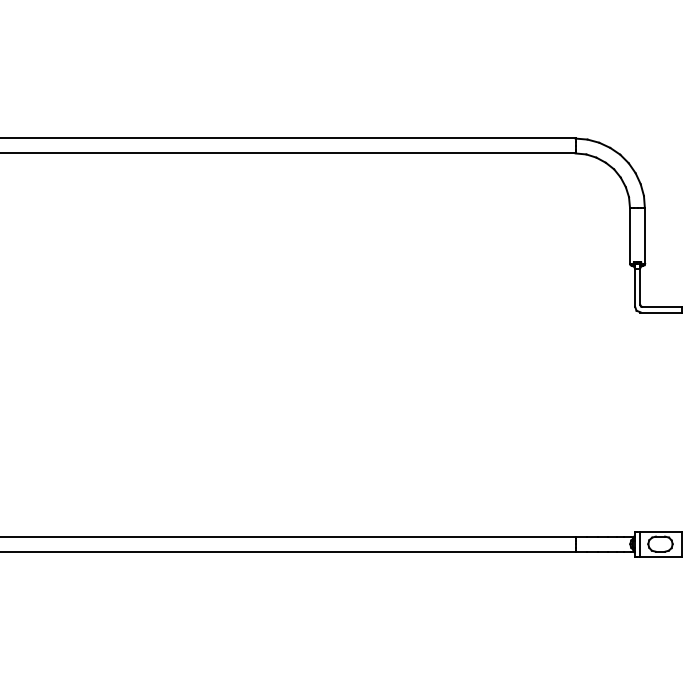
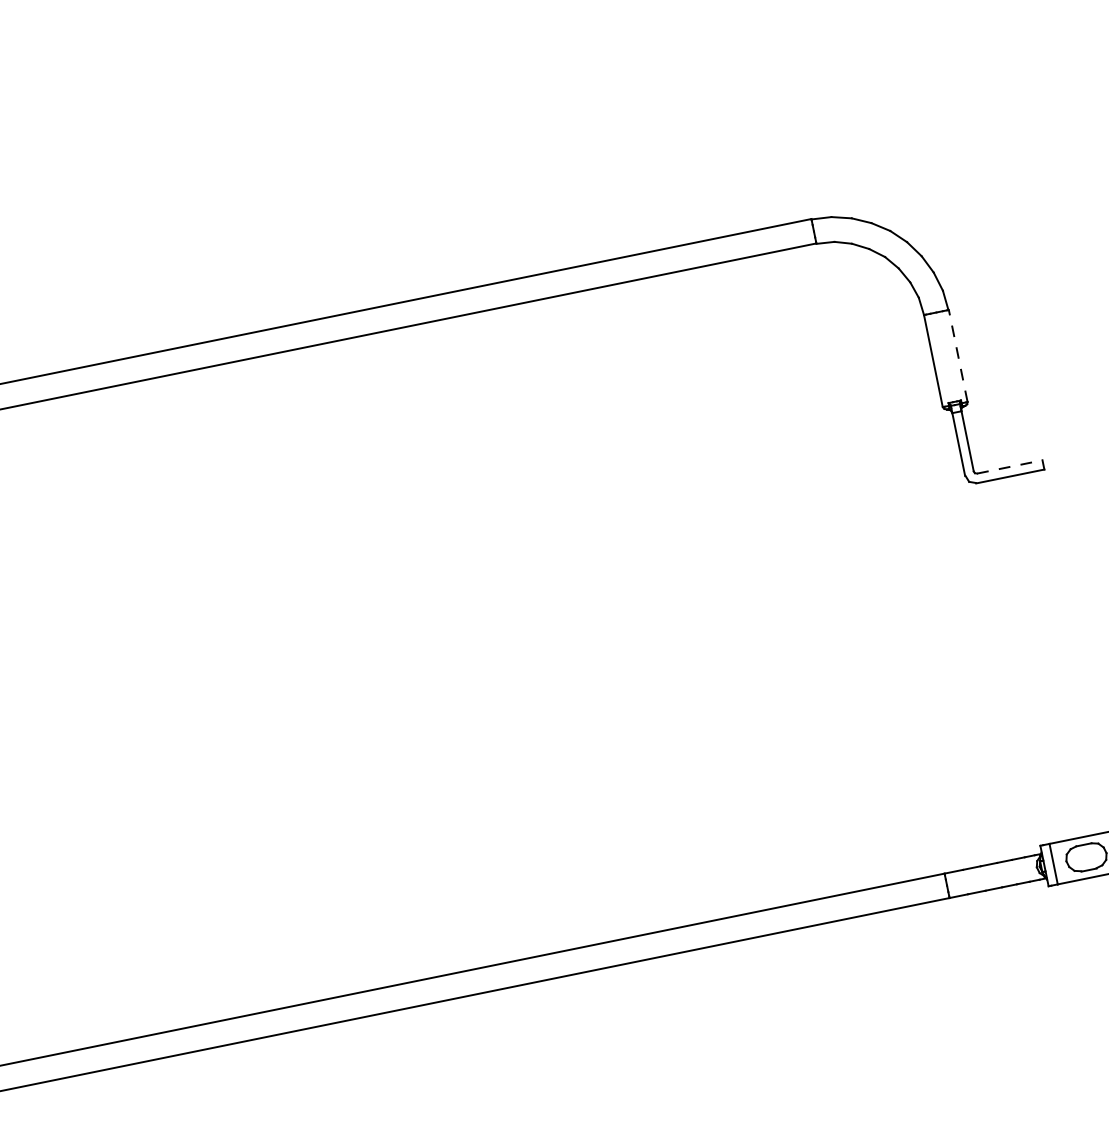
line: (645, 235) -> (958, 355), solid -> dashed
line: (662, 306) -> (1010, 466), solid -> dashed

